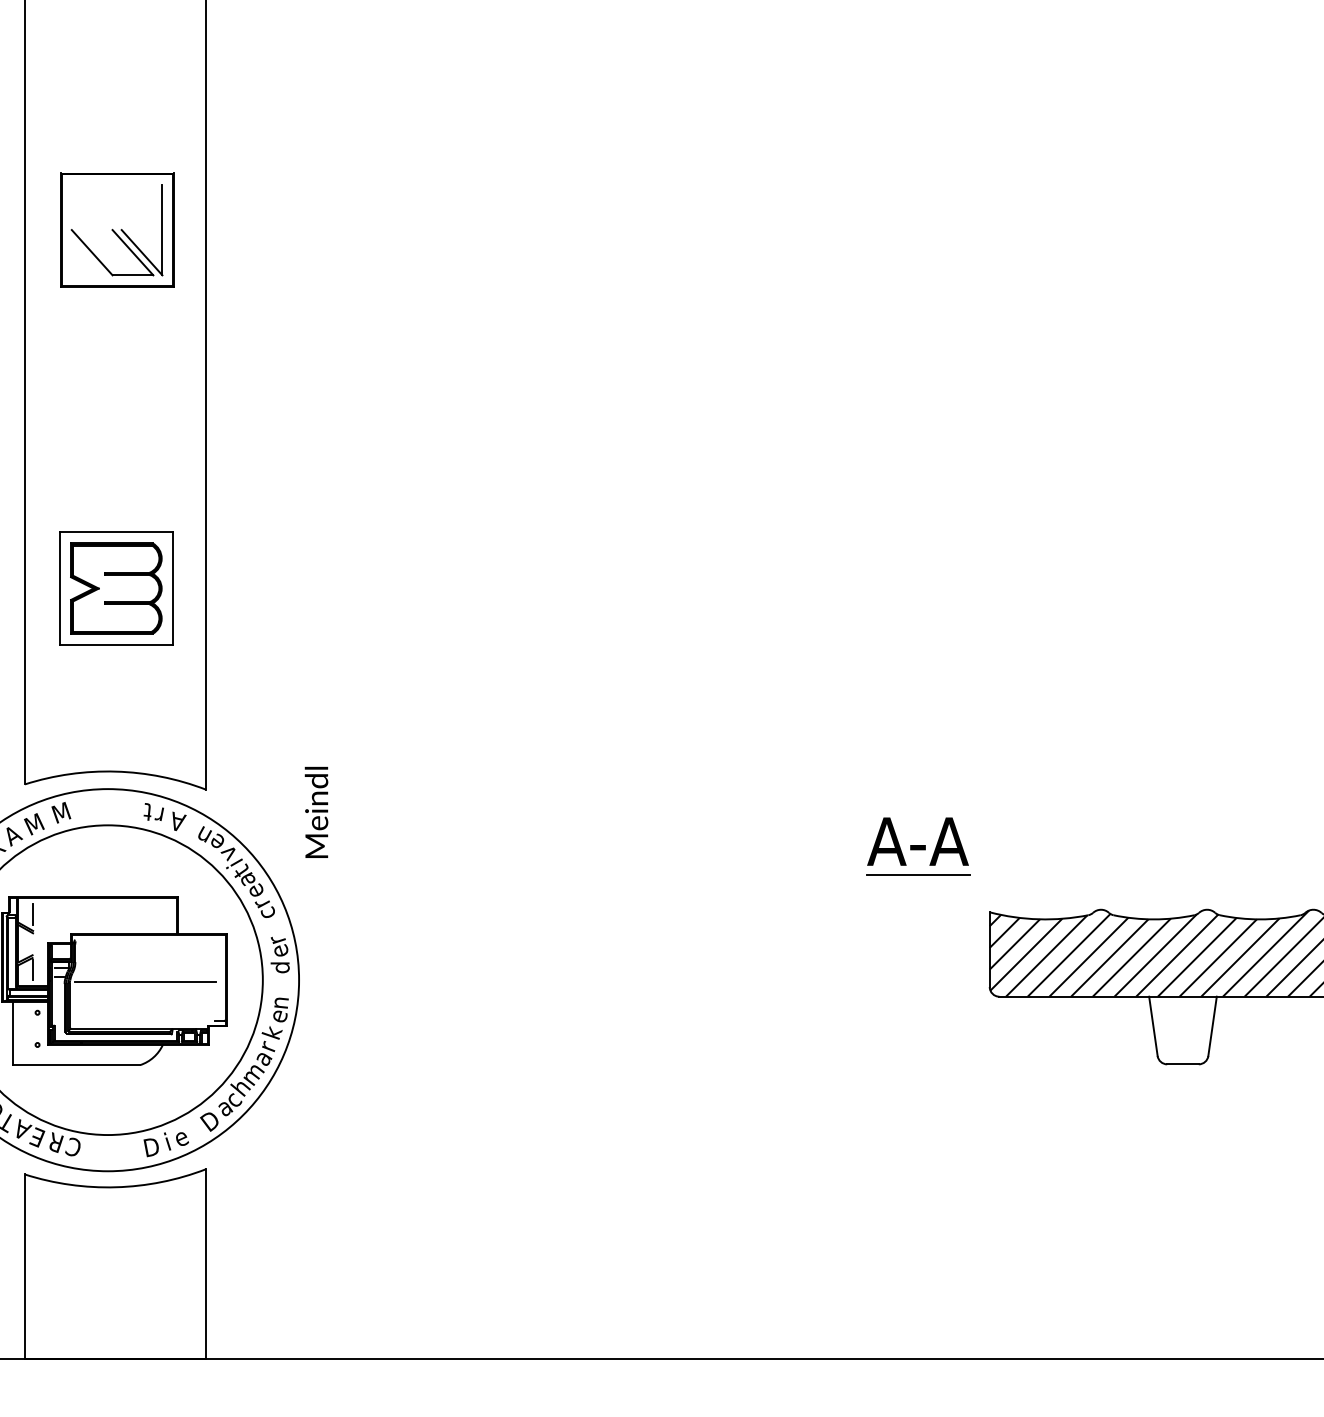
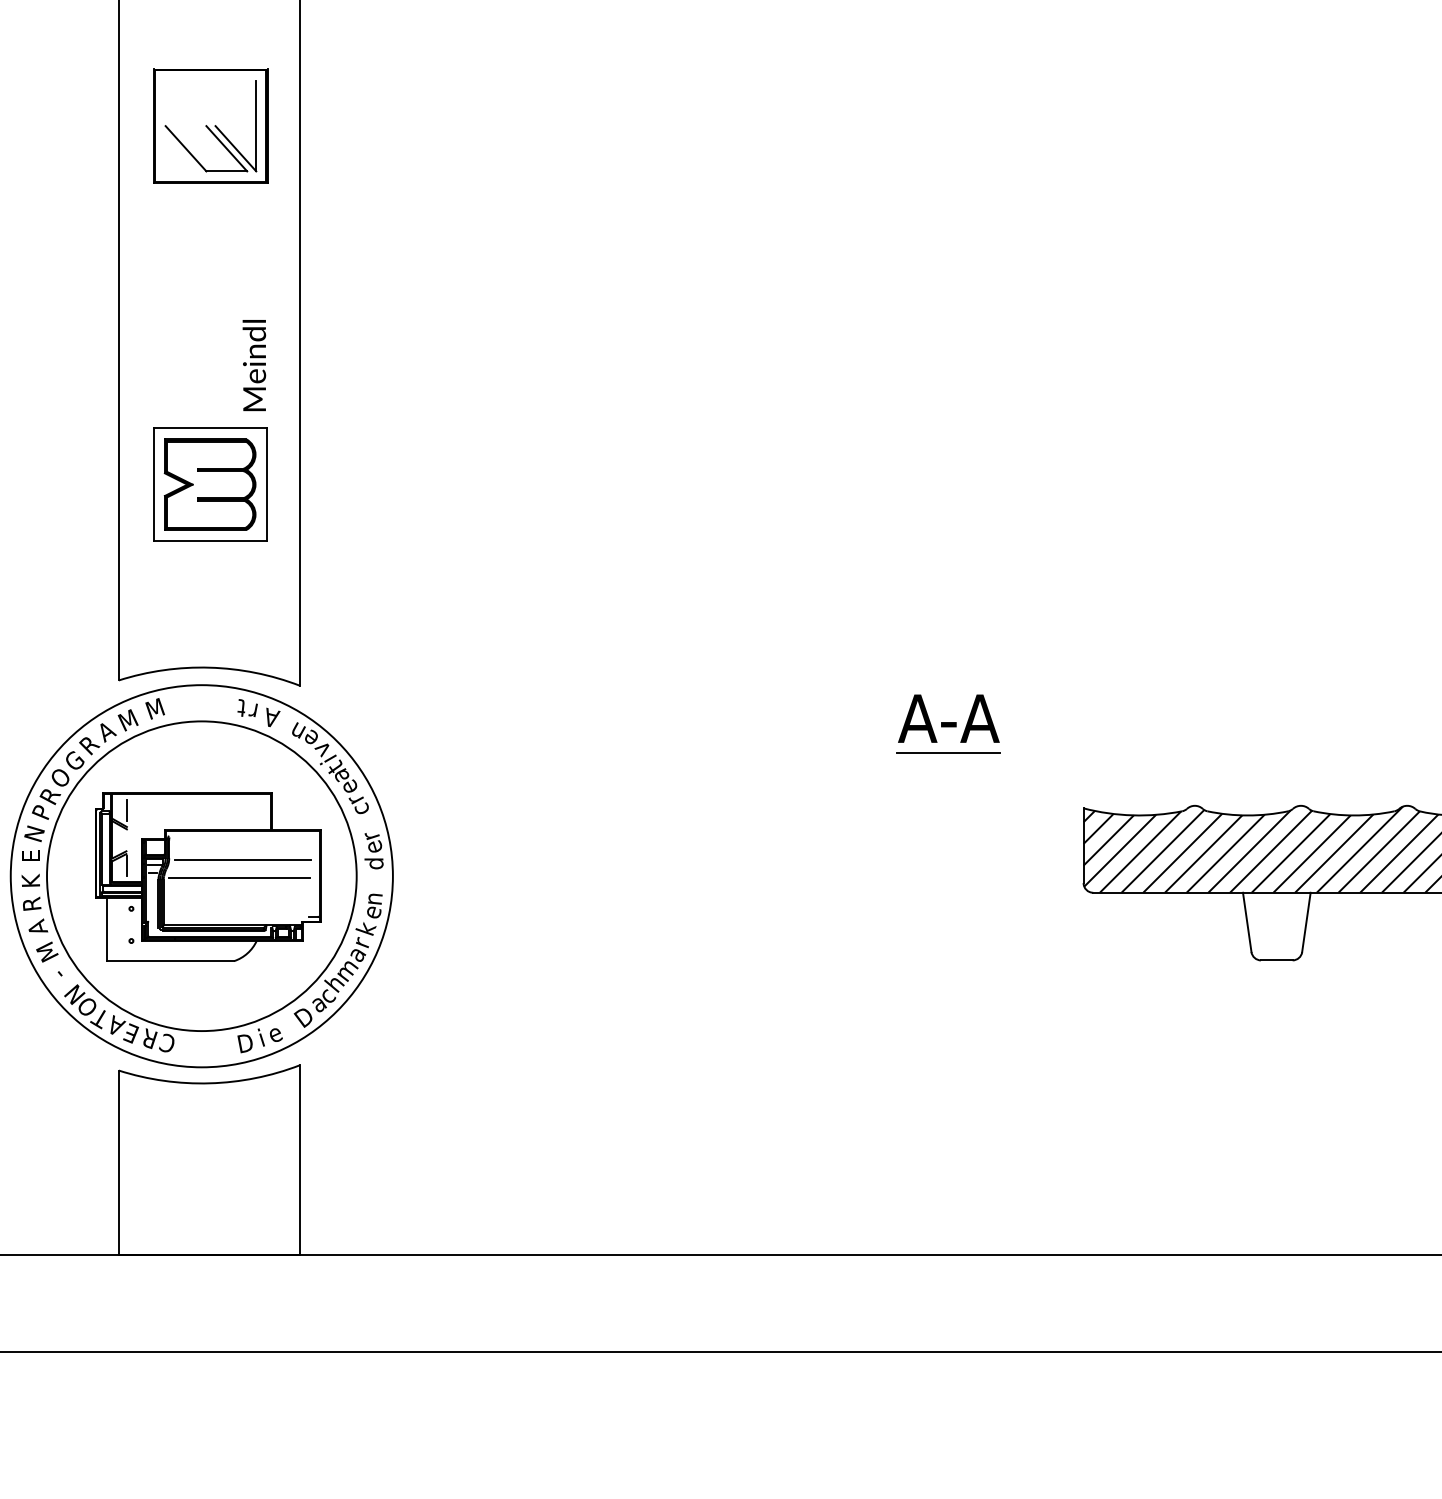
text: (316, 812) -> (254, 365), moved
part: (917, 846) -> (948, 723), moved
line: (148, 963) -> (242, 859), added

